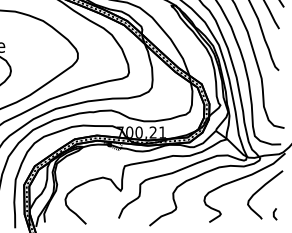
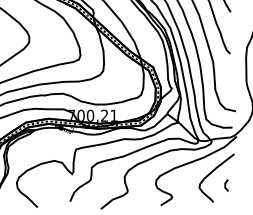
line: (274, 214) -> (225, 185), moved

